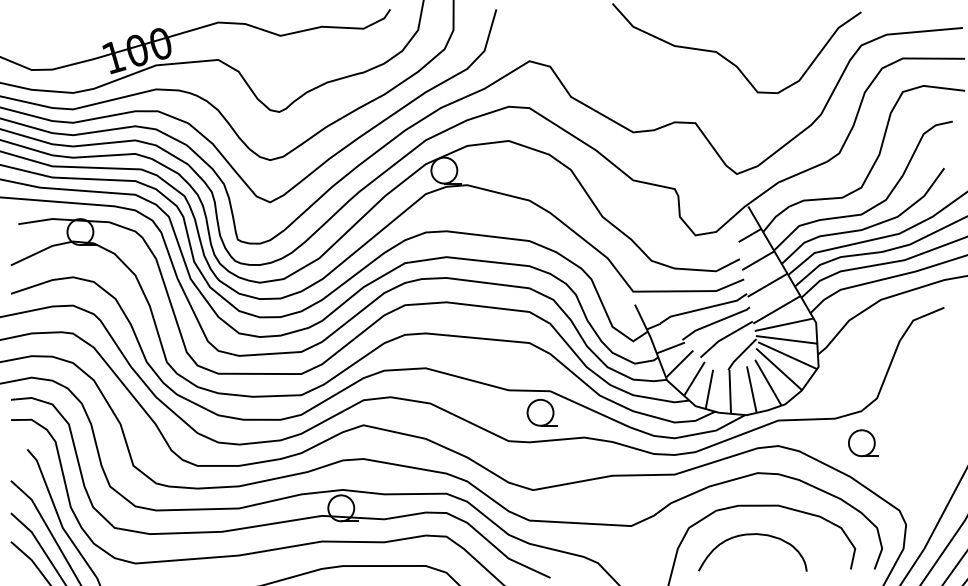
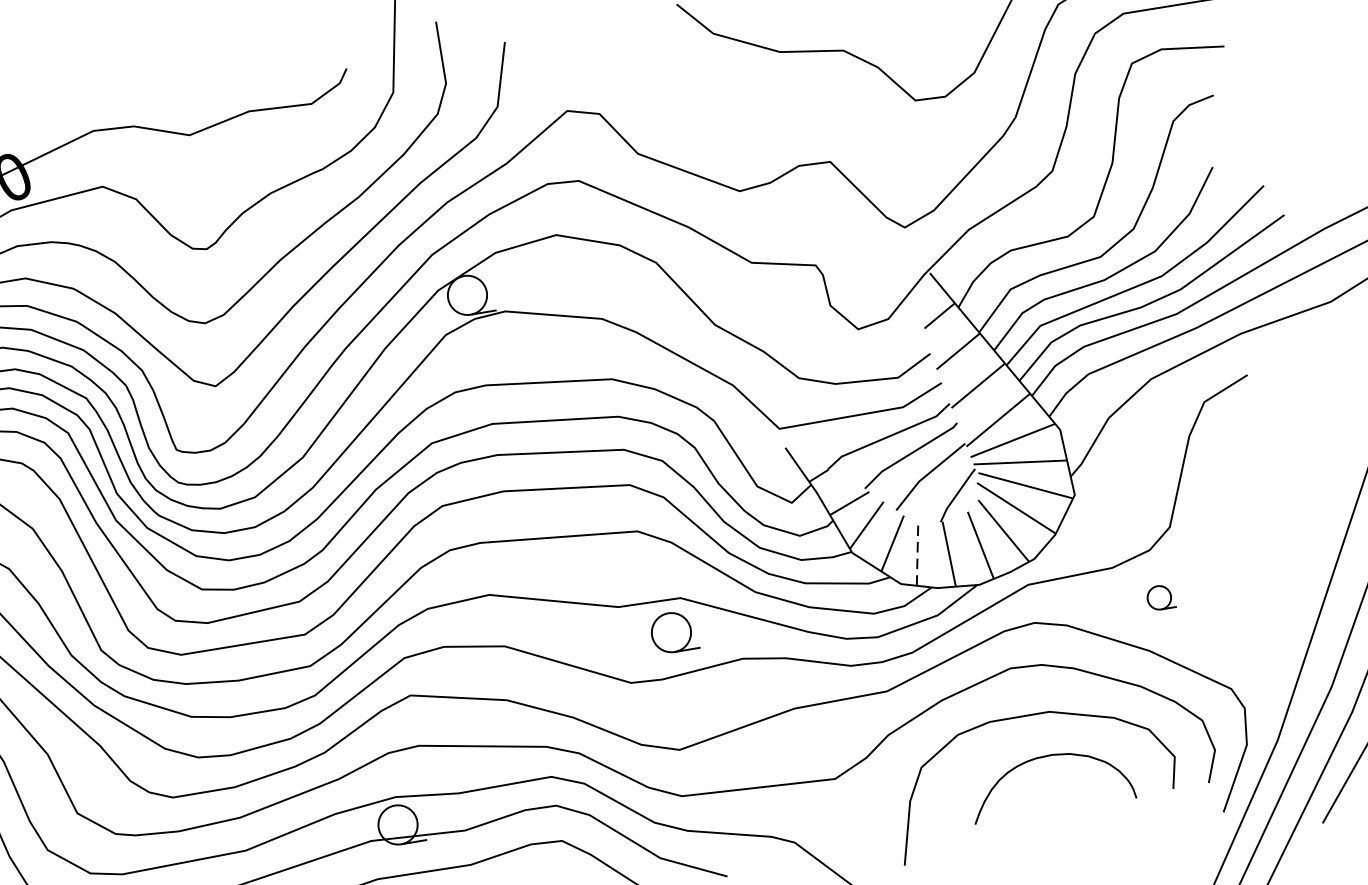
line: (709, 389) -> (917, 555), solid -> dashed
part: (863, 443) -> (1160, 597), size x0.6
curve: (752, 535) -> (1046, 758), moved

